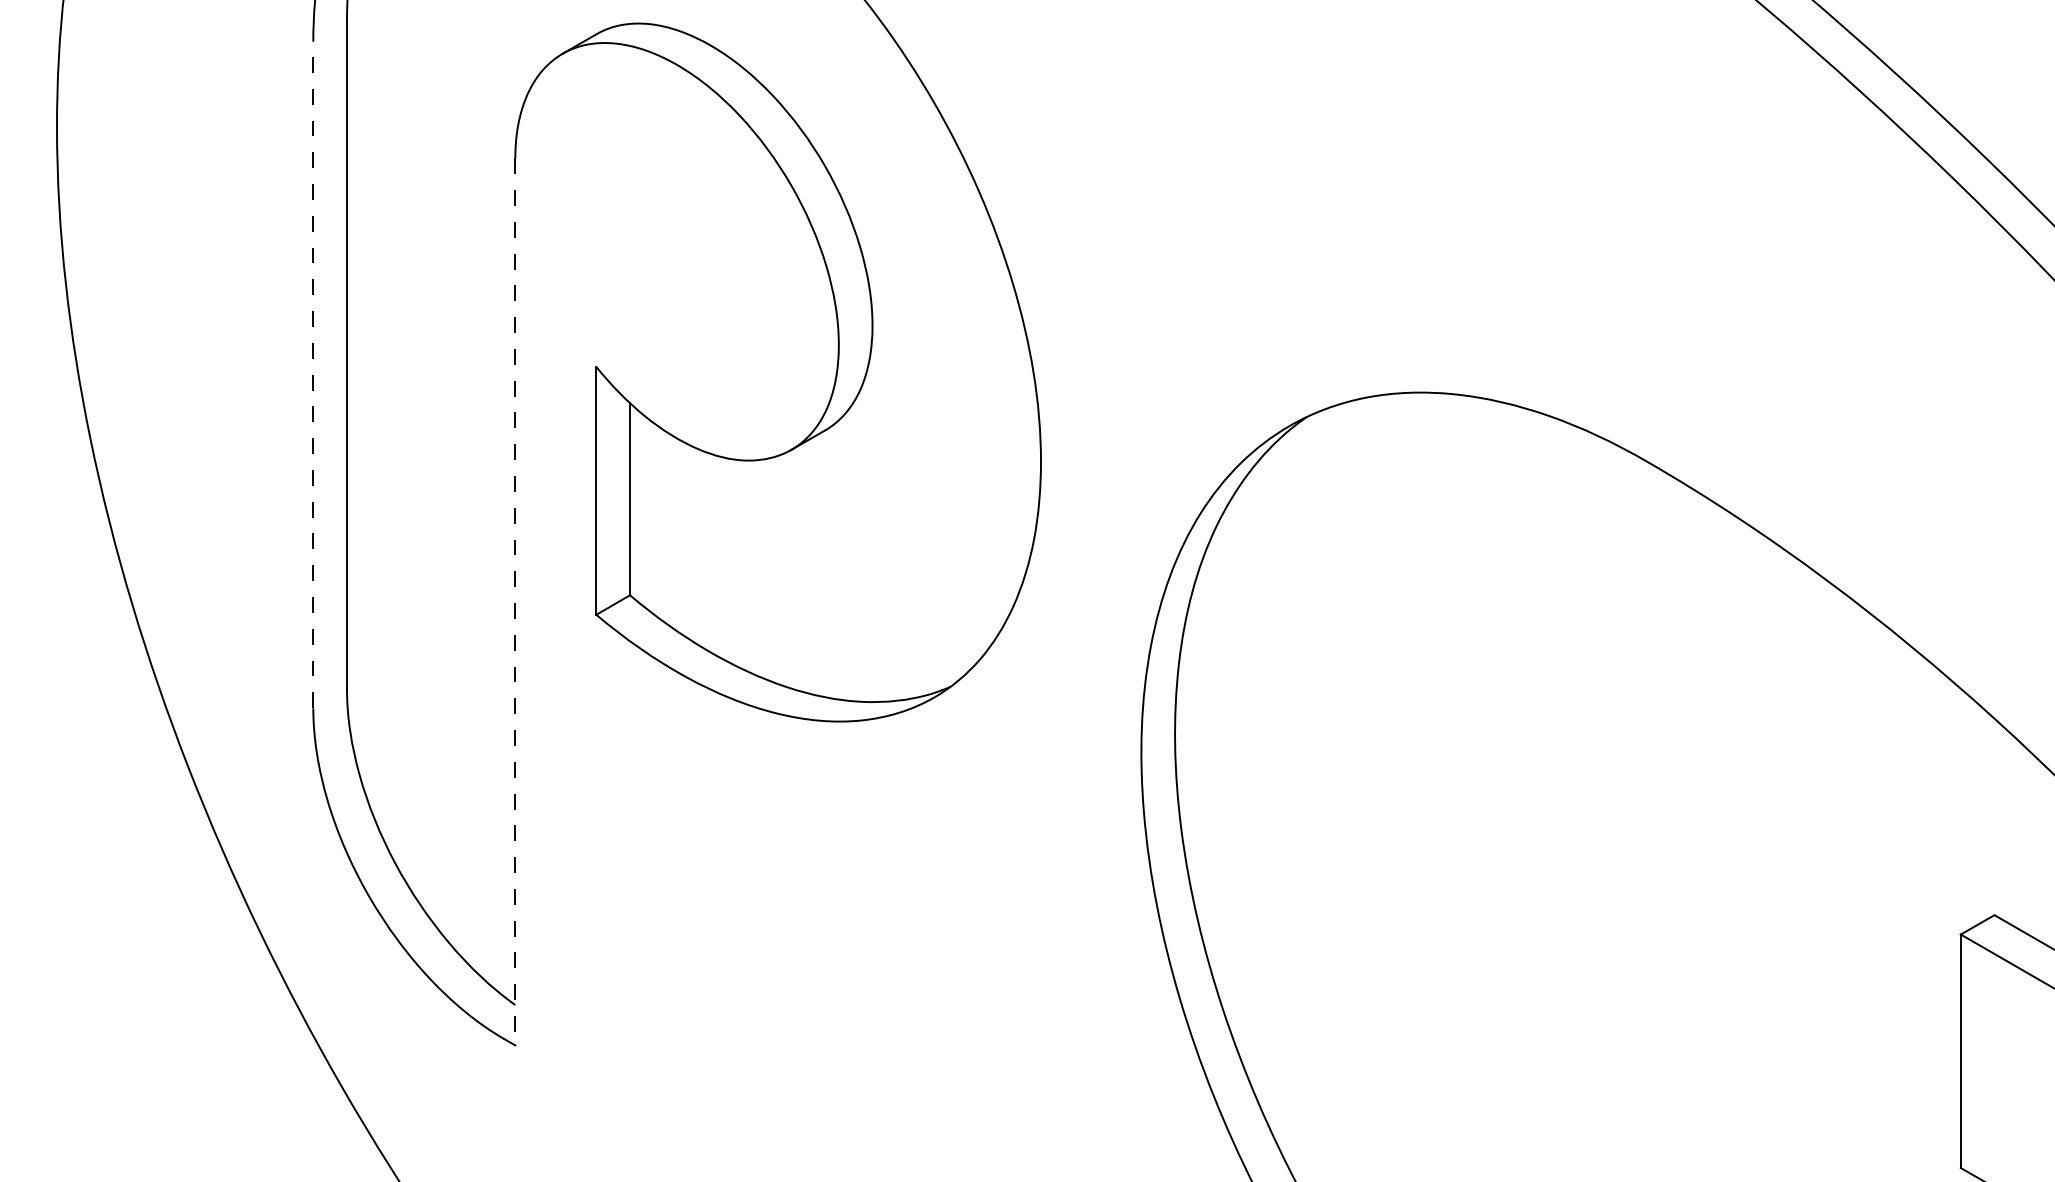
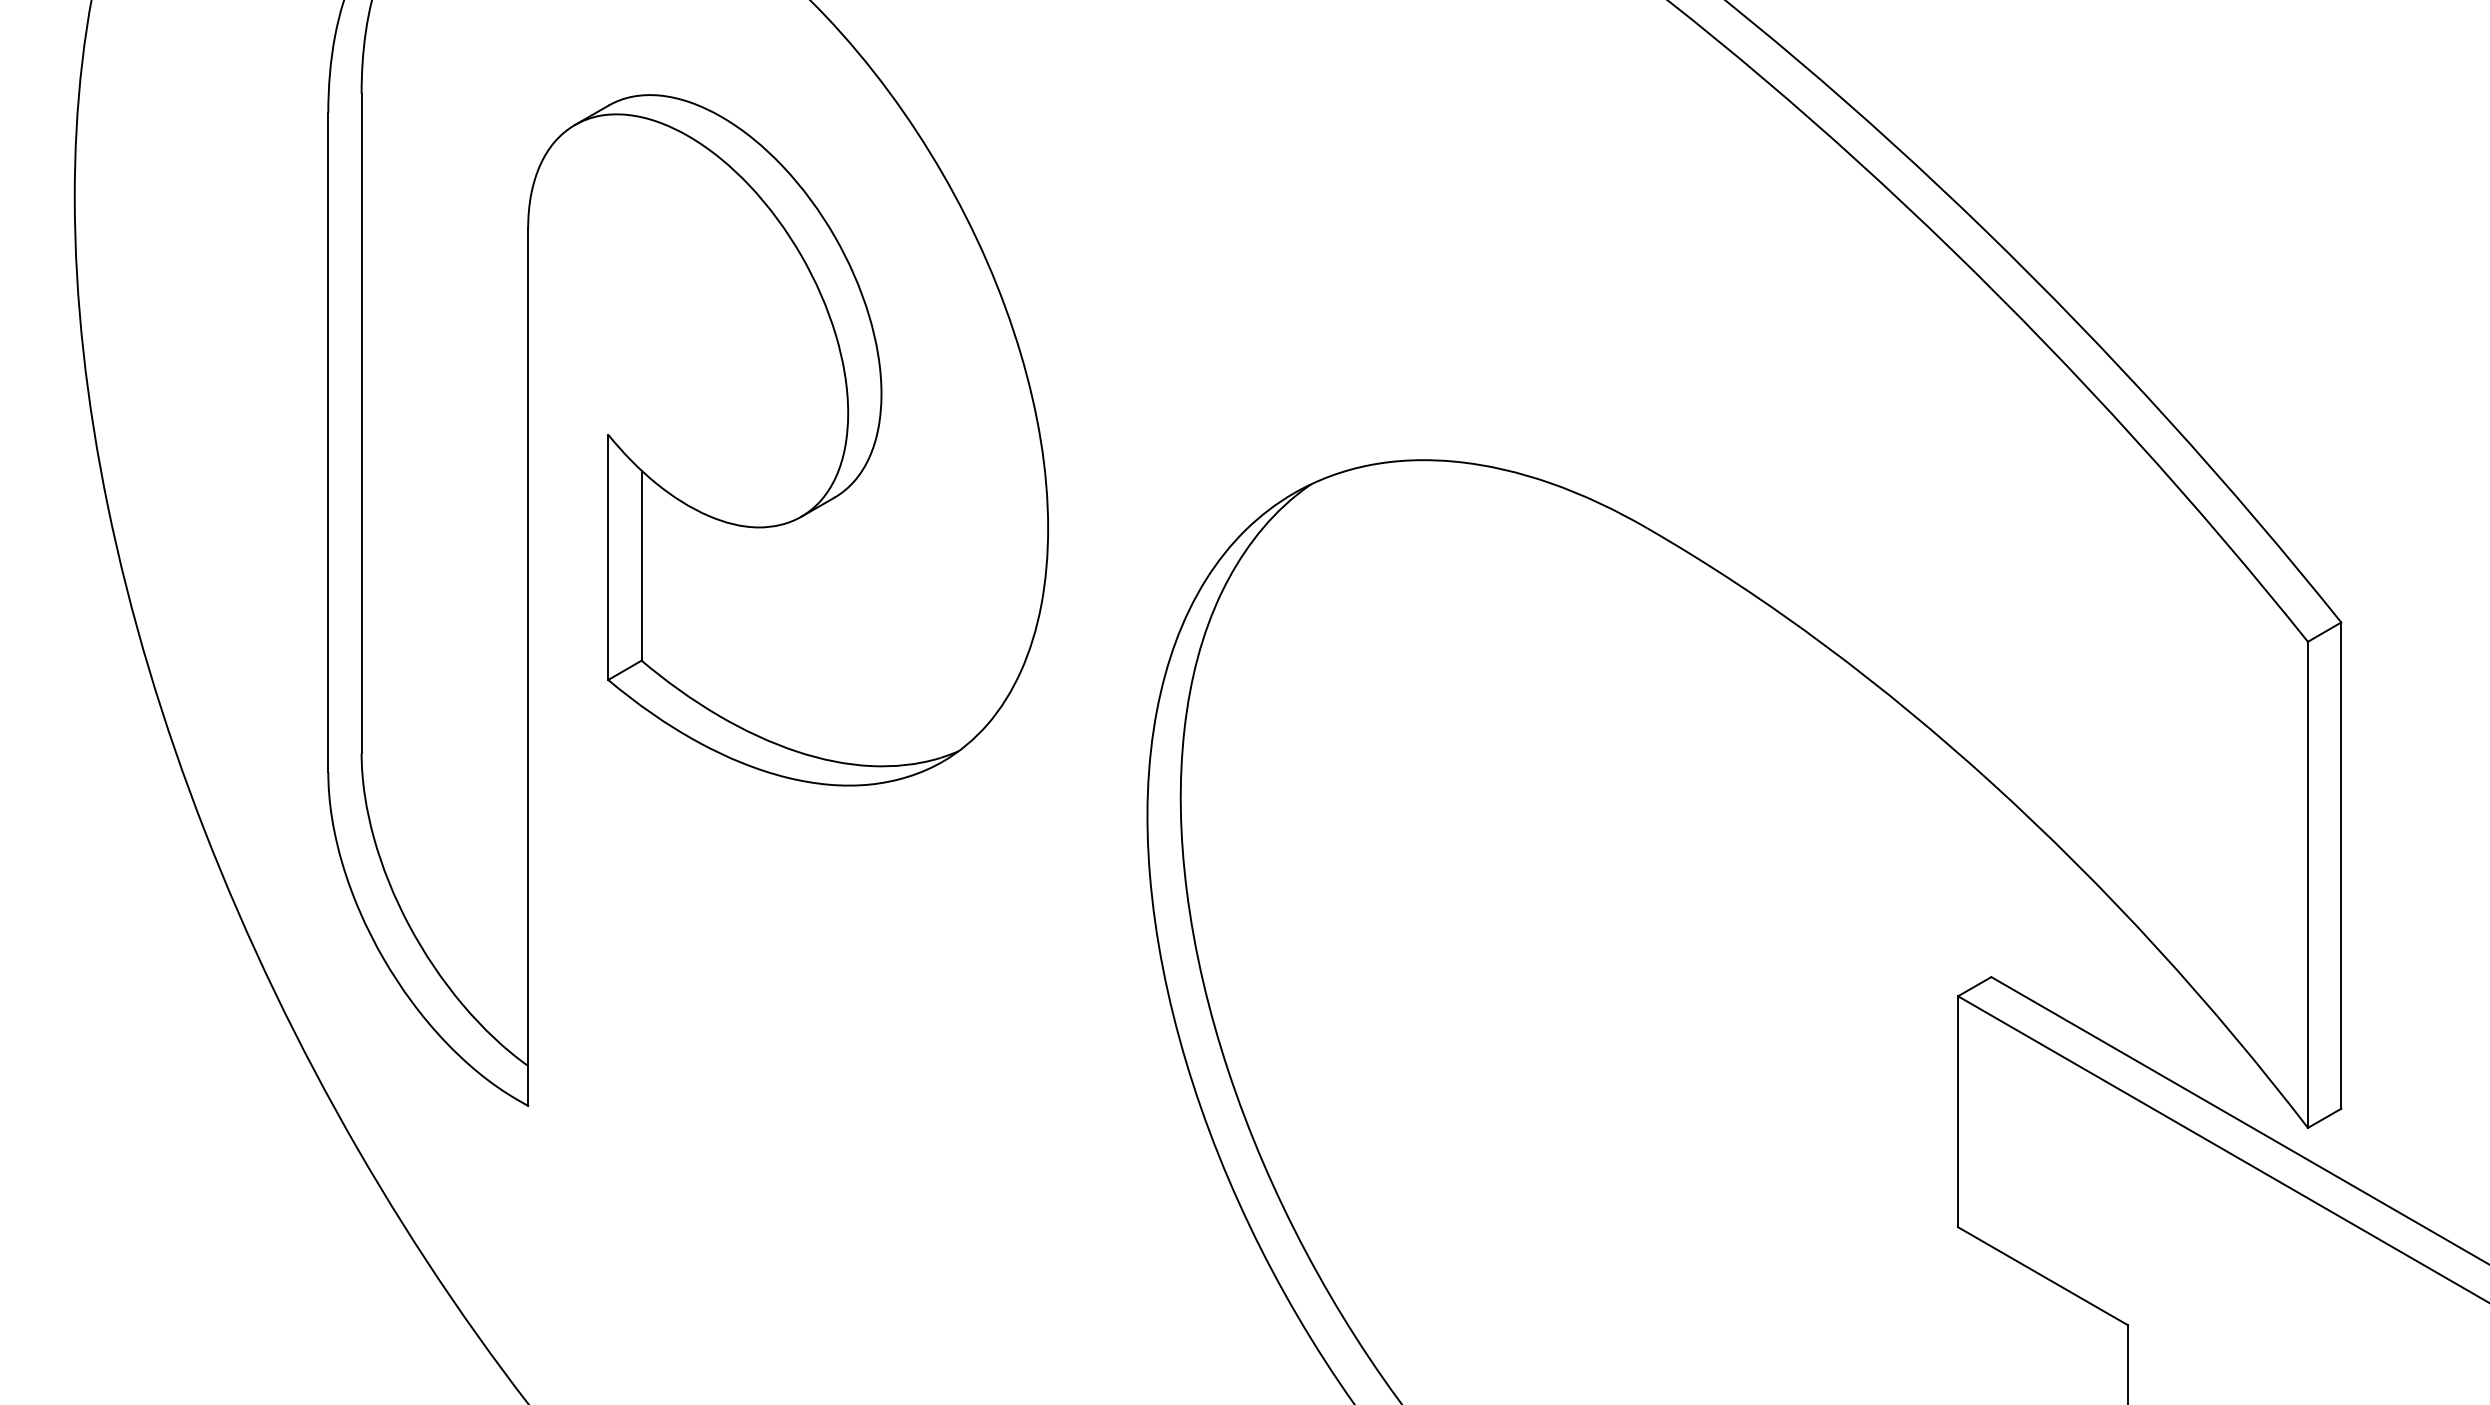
line: (313, 374) -> (328, 442), dashed -> solid
line: (515, 602) -> (528, 667), dashed -> solid

